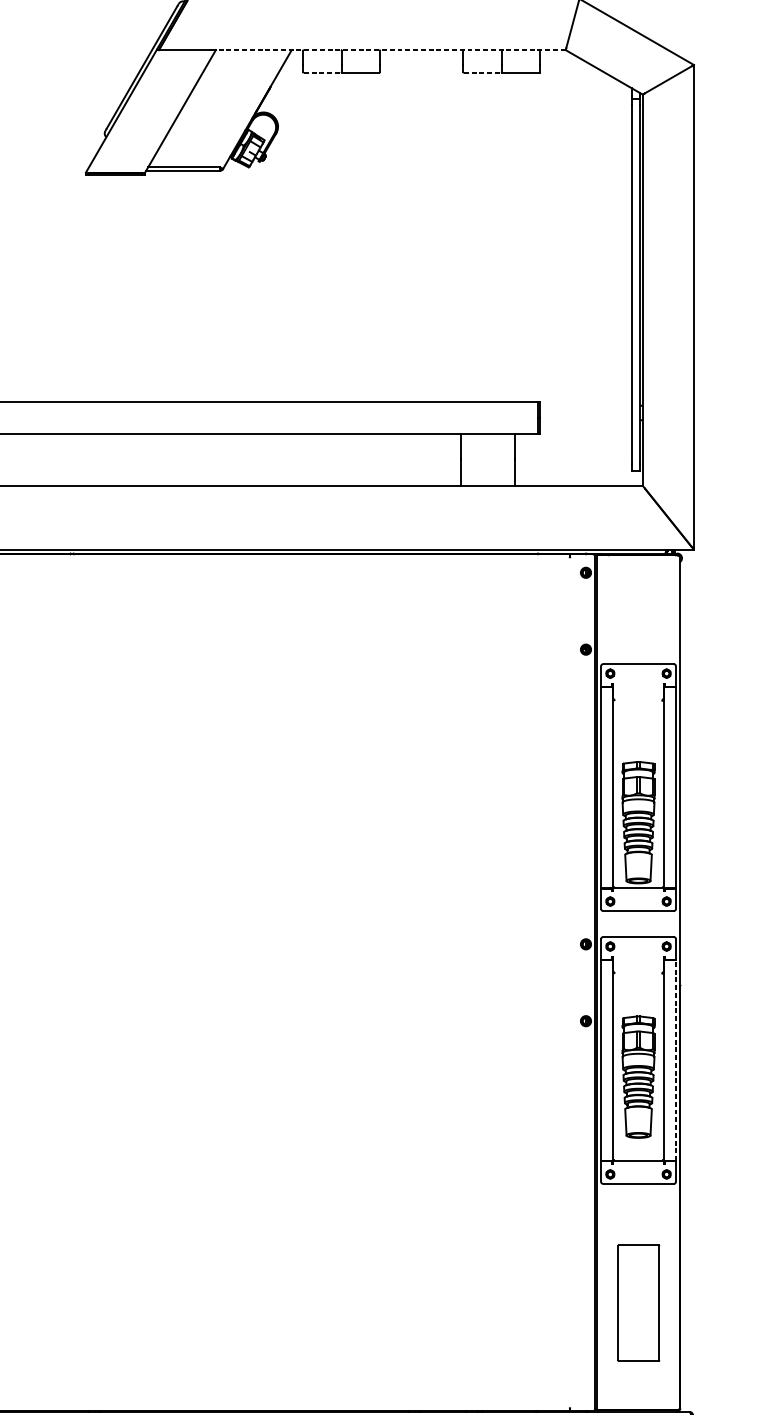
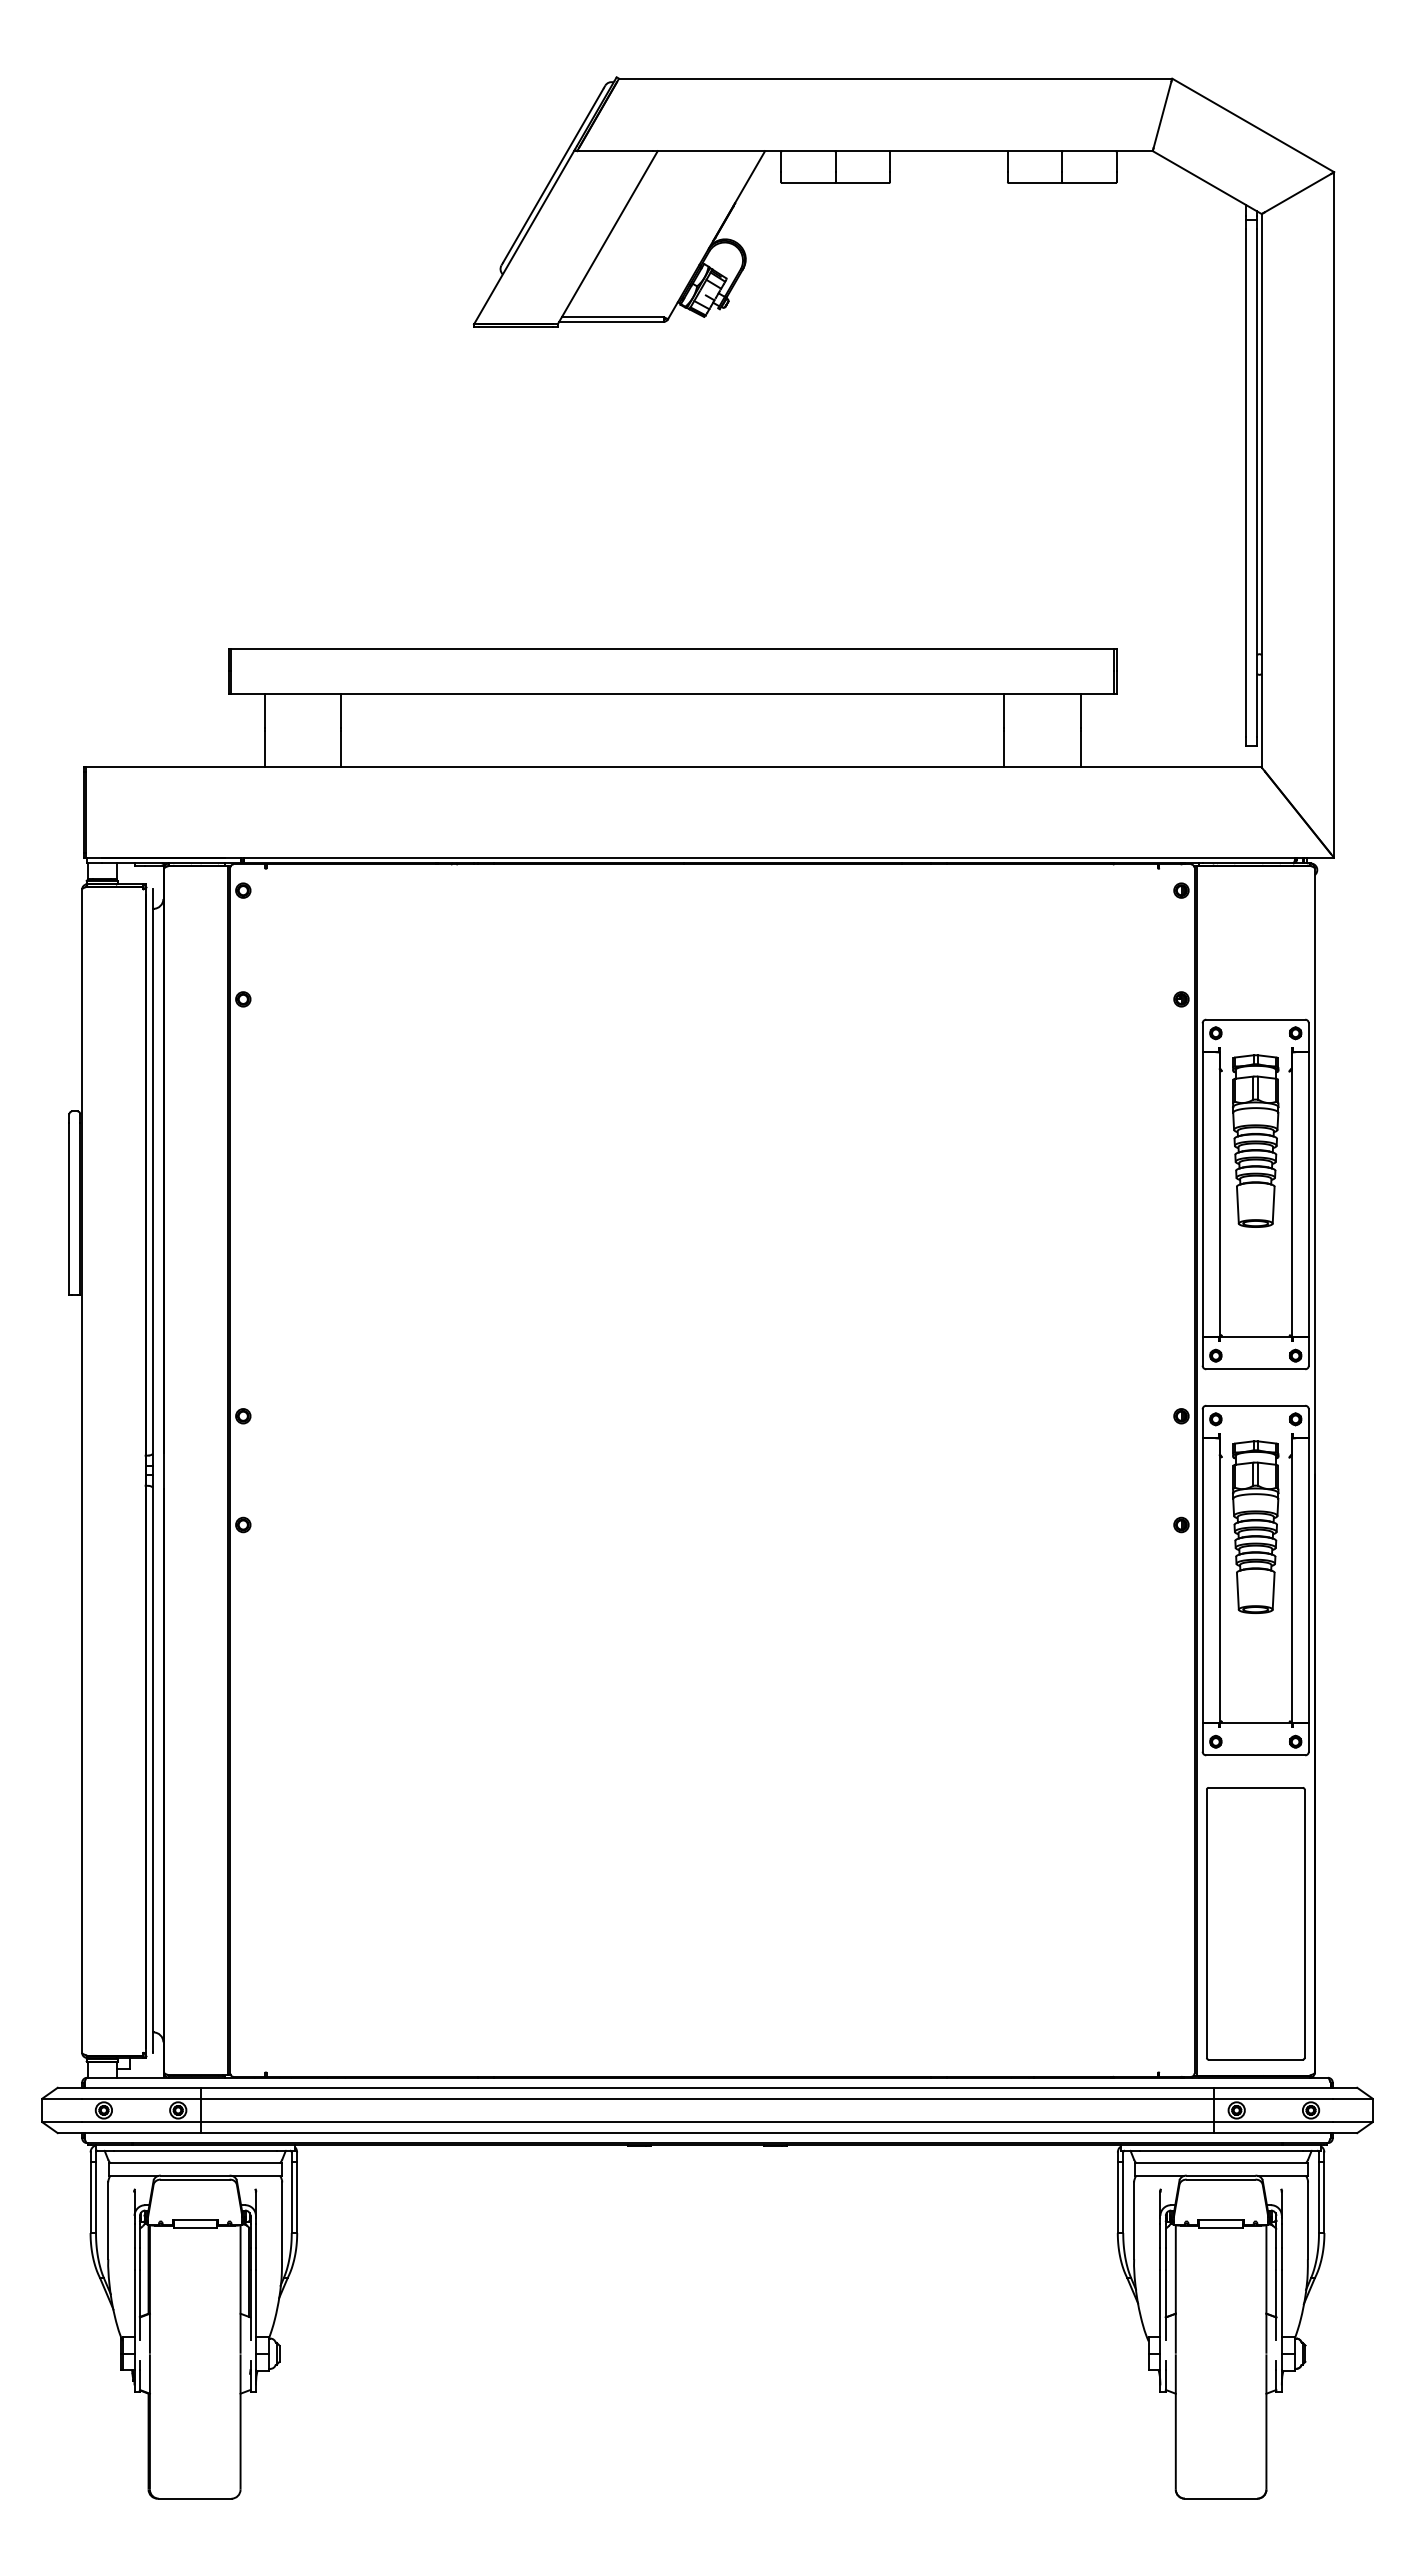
line: (390, 50) -> (905, 151), dashed -> solid
line: (322, 73) -> (808, 183), dashed -> solid
line: (482, 73) -> (1035, 183), dashed -> solid
part: (638, 822) -> (1255, 1140), moved
line: (675, 1060) -> (1308, 1580), dashed -> solid
part: (638, 1076) -> (1255, 1526), moved
part: (638, 1302) -> (1255, 1923), size x1.67

